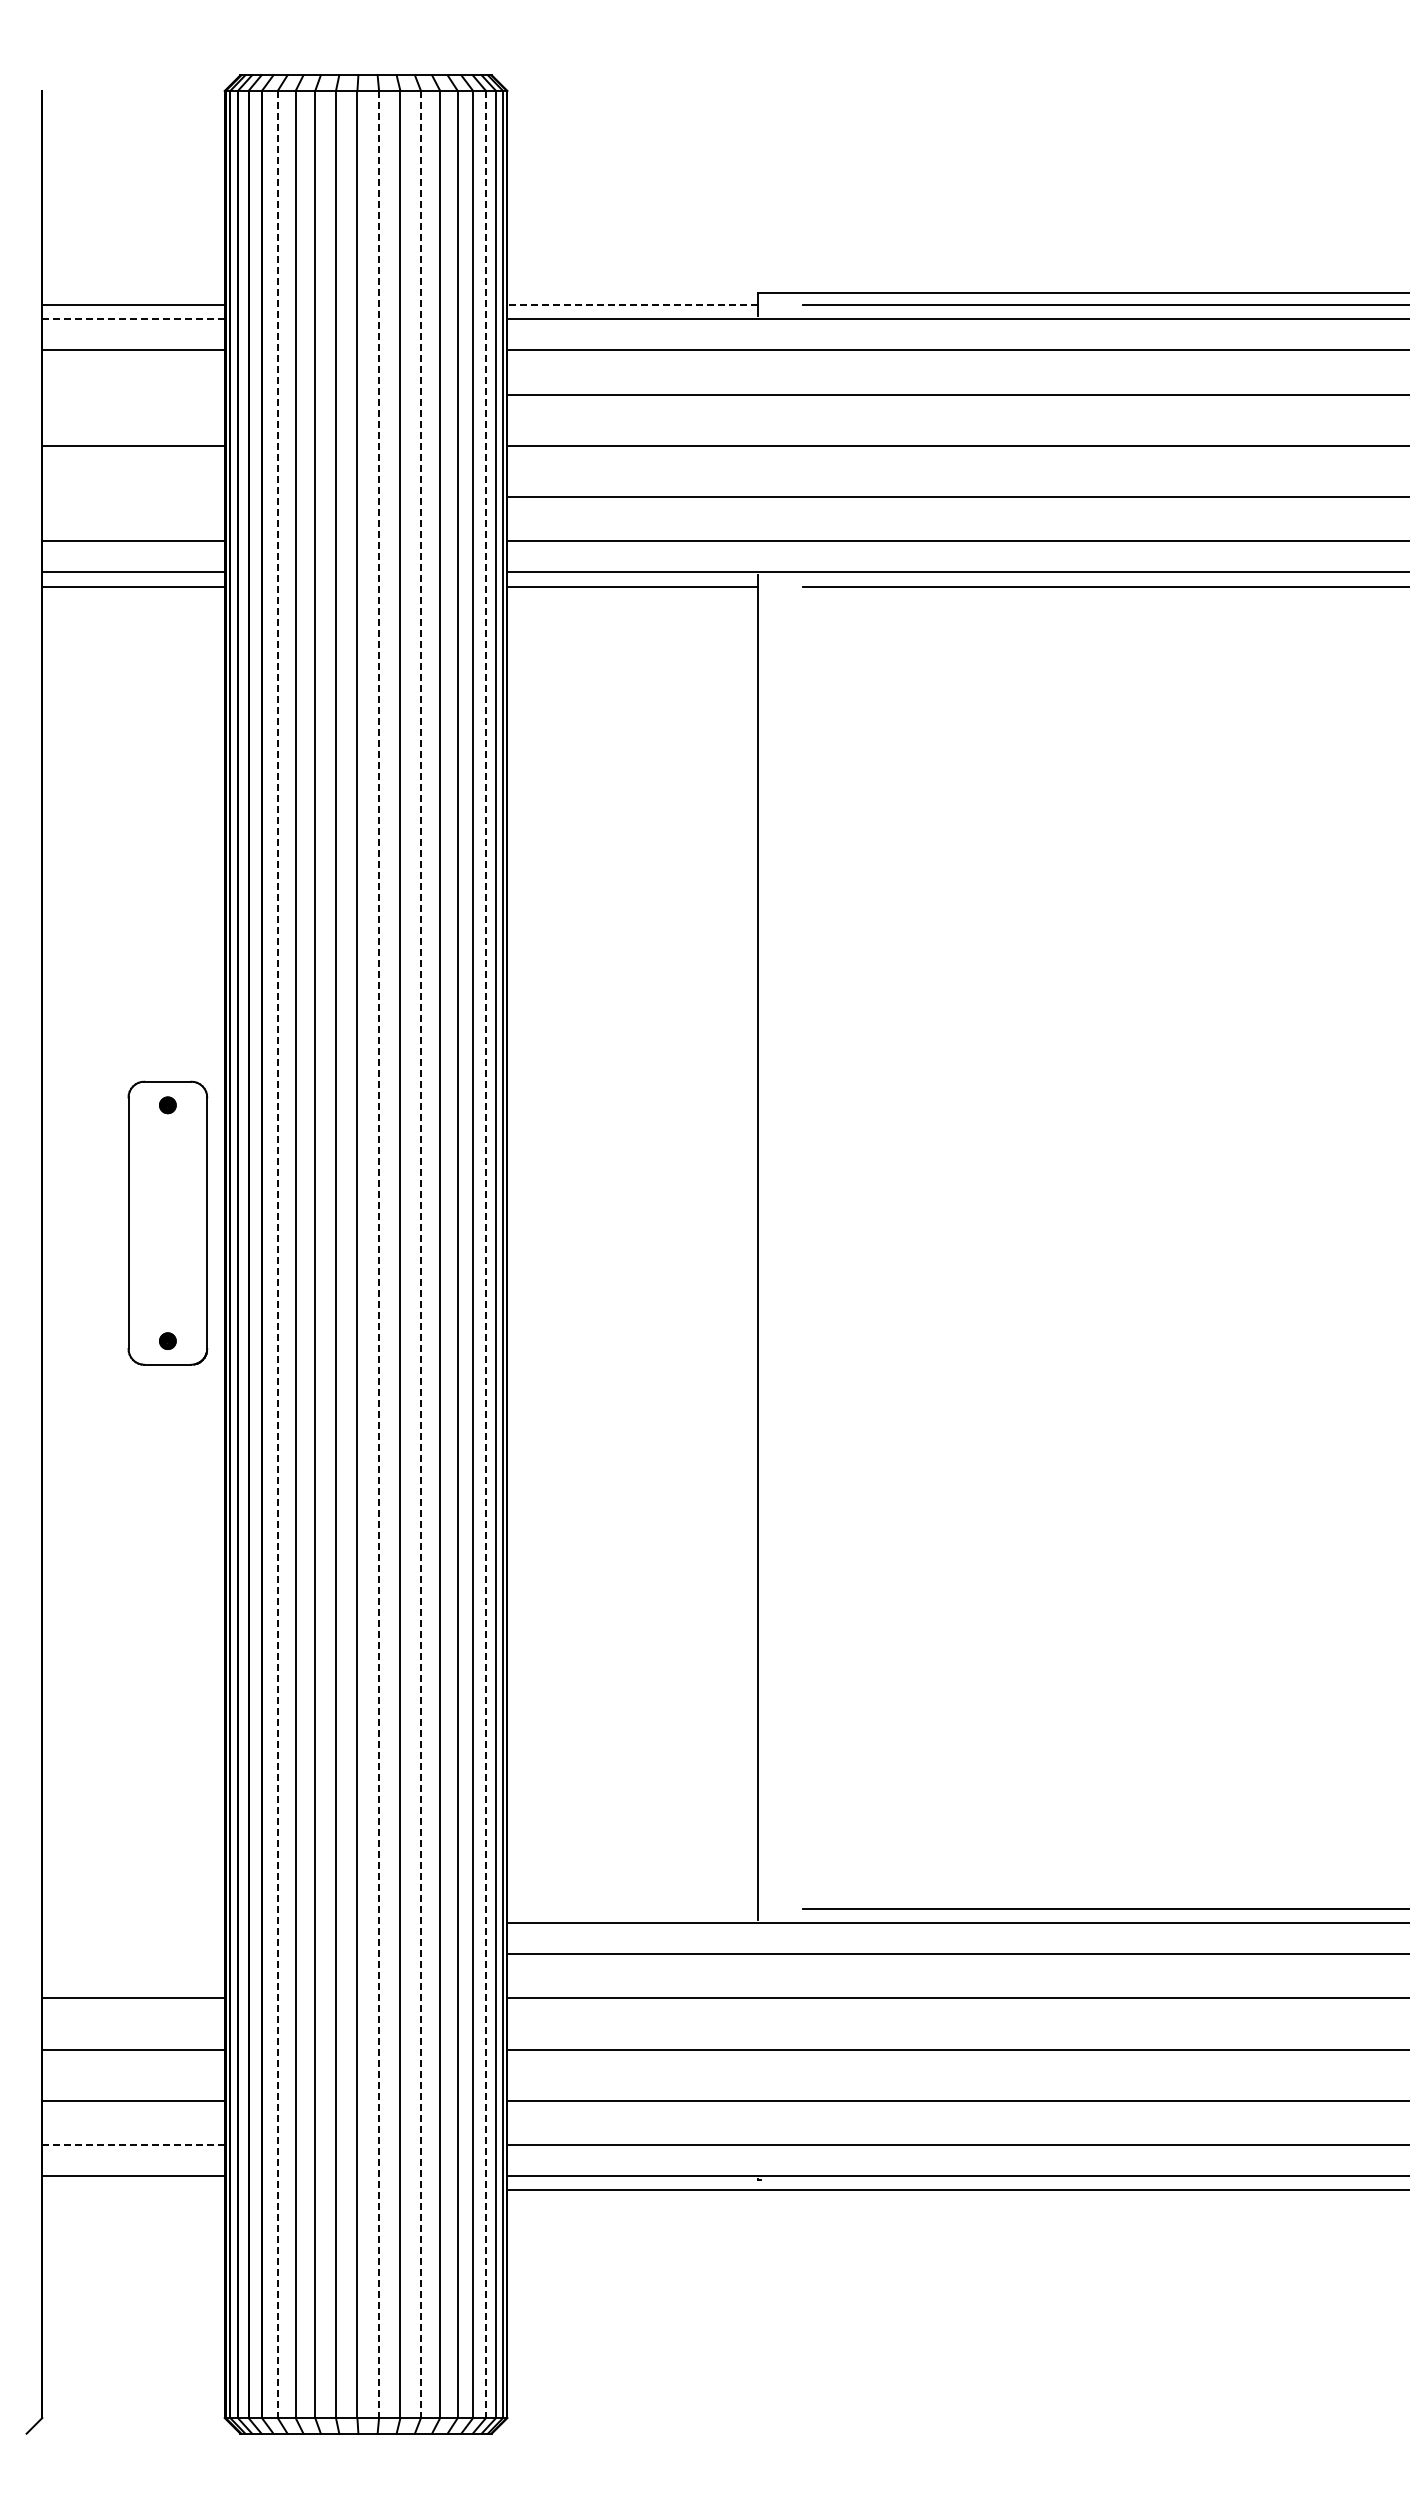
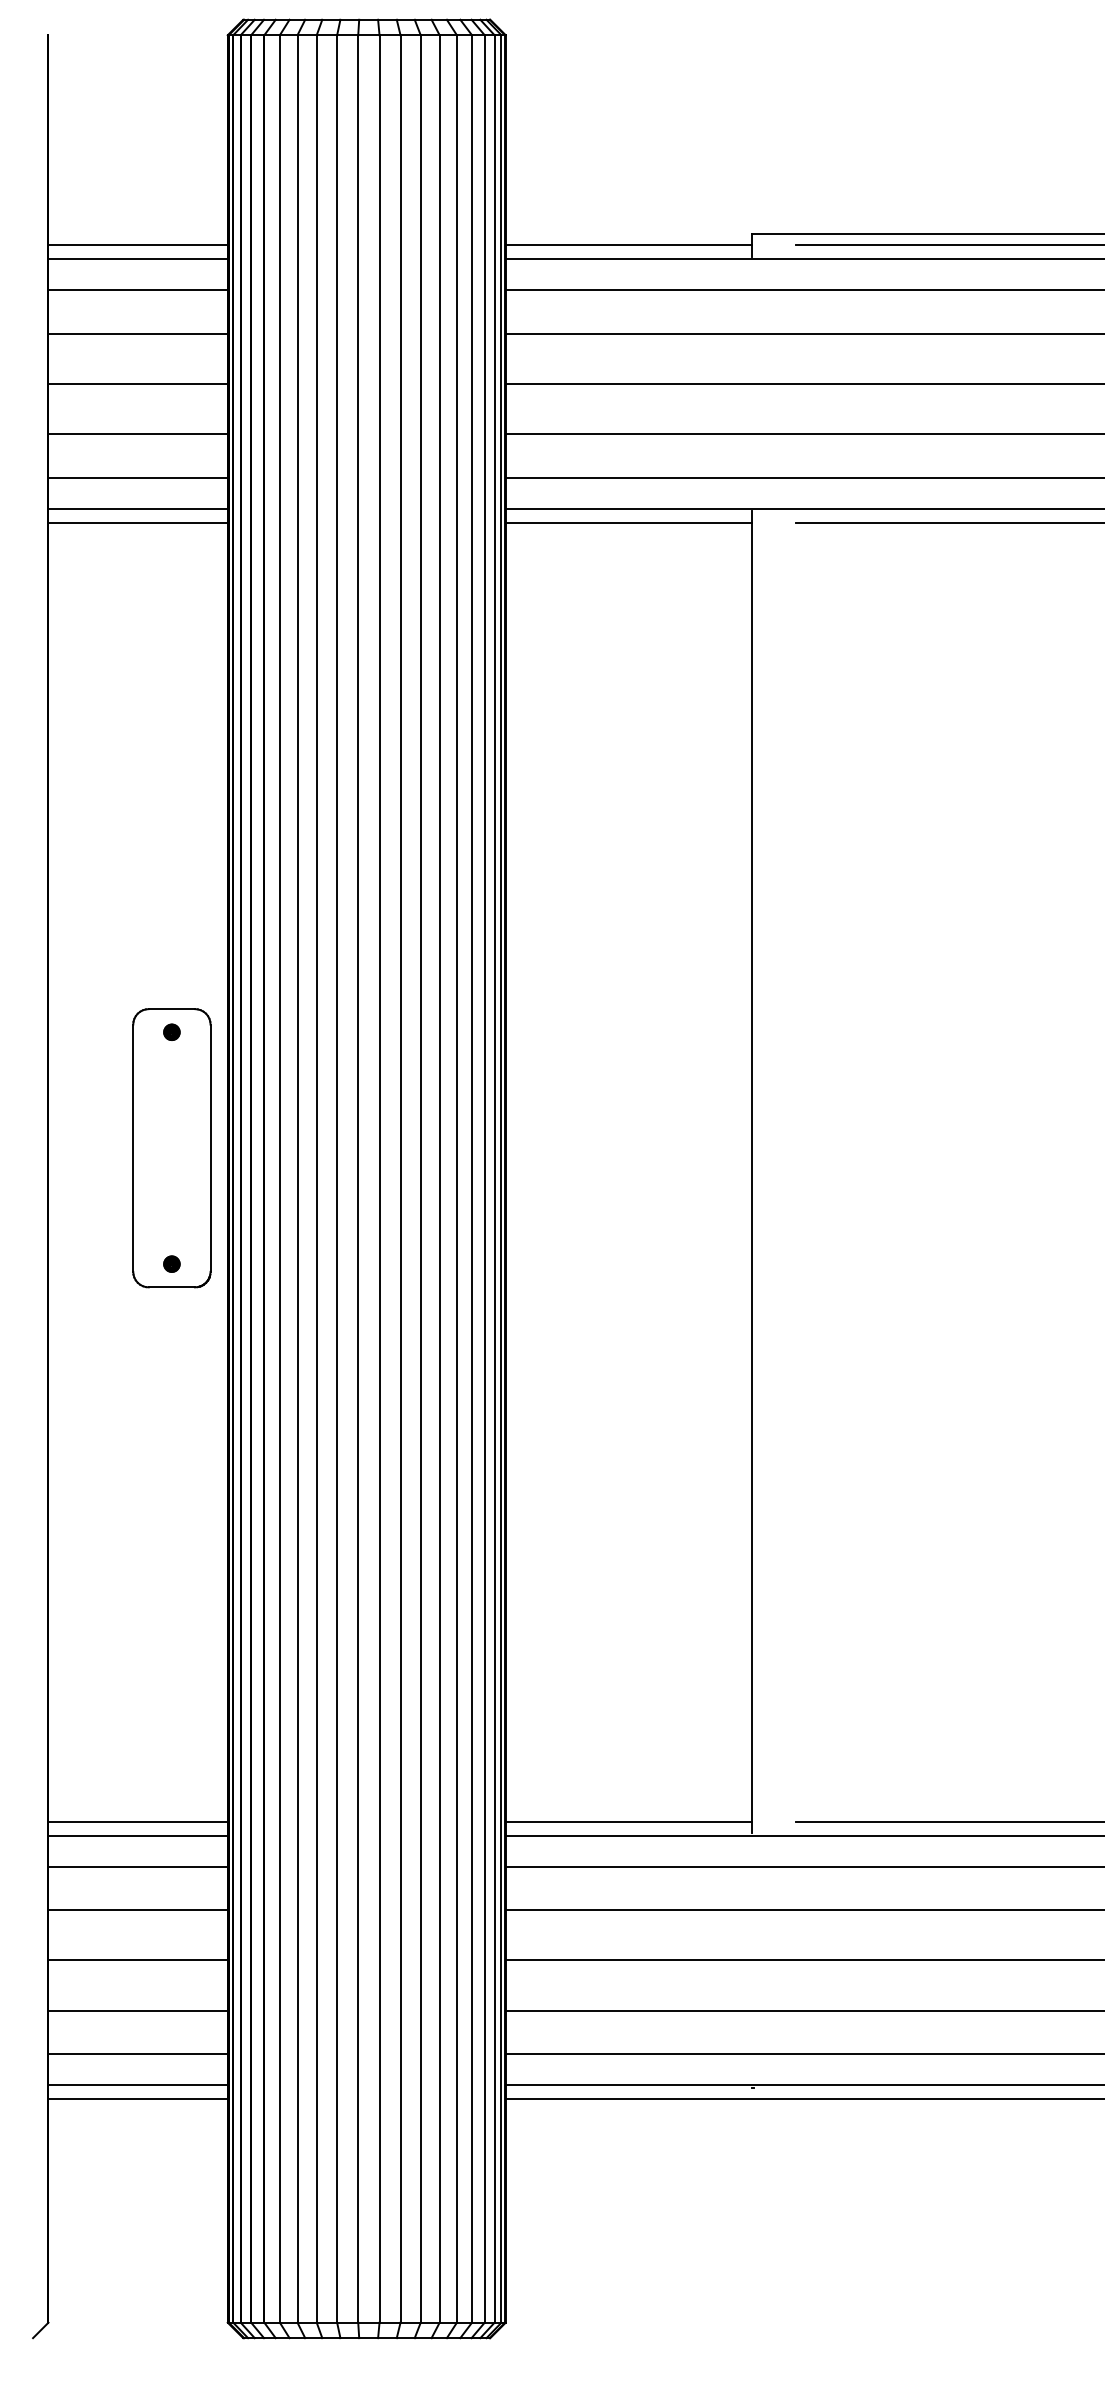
line: (632, 304) -> (628, 245), dashed -> solid
line: (133, 319) -> (138, 259), dashed -> solid
line: (133, 394) -> (138, 333), added
line: (133, 496) -> (138, 433), added
line: (277, 1254) -> (279, 1178), dashed -> solid
line: (379, 1254) -> (379, 1178), dashed -> solid
line: (421, 1254) -> (421, 1178), dashed -> solid
line: (486, 1254) -> (485, 1178), dashed -> solid
line: (133, 1908) -> (138, 1821), added
line: (632, 1908) -> (628, 1821), added
line: (133, 1922) -> (138, 1835), added
line: (133, 1954) -> (138, 1867), added
line: (133, 2144) -> (138, 2053), dashed -> solid
line: (133, 2190) -> (138, 2099), added

